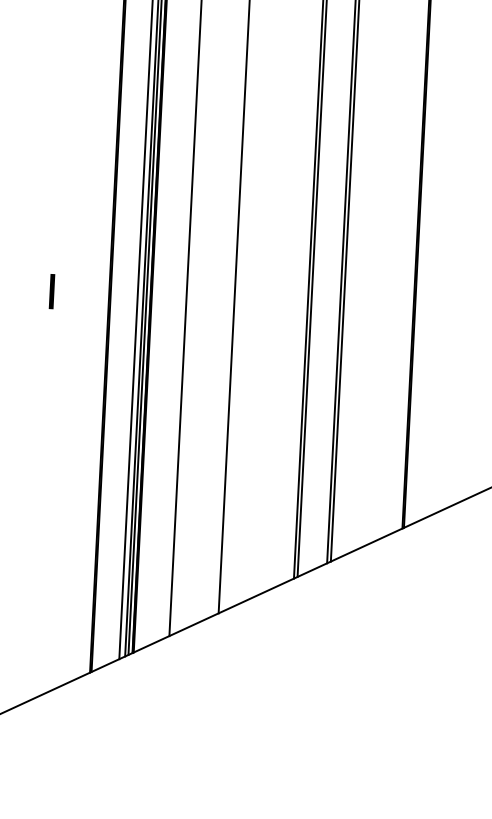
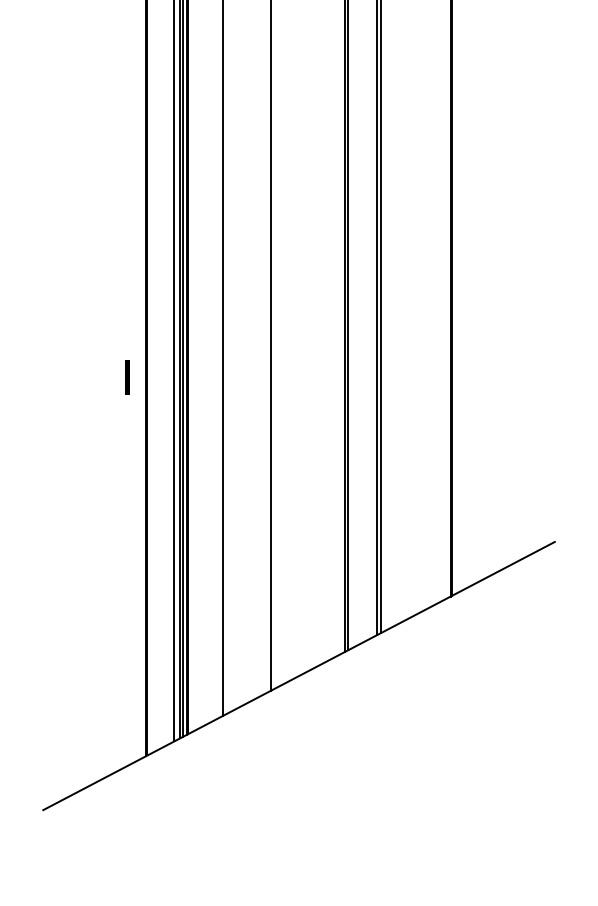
text: (51, 291) -> (127, 377), moved

